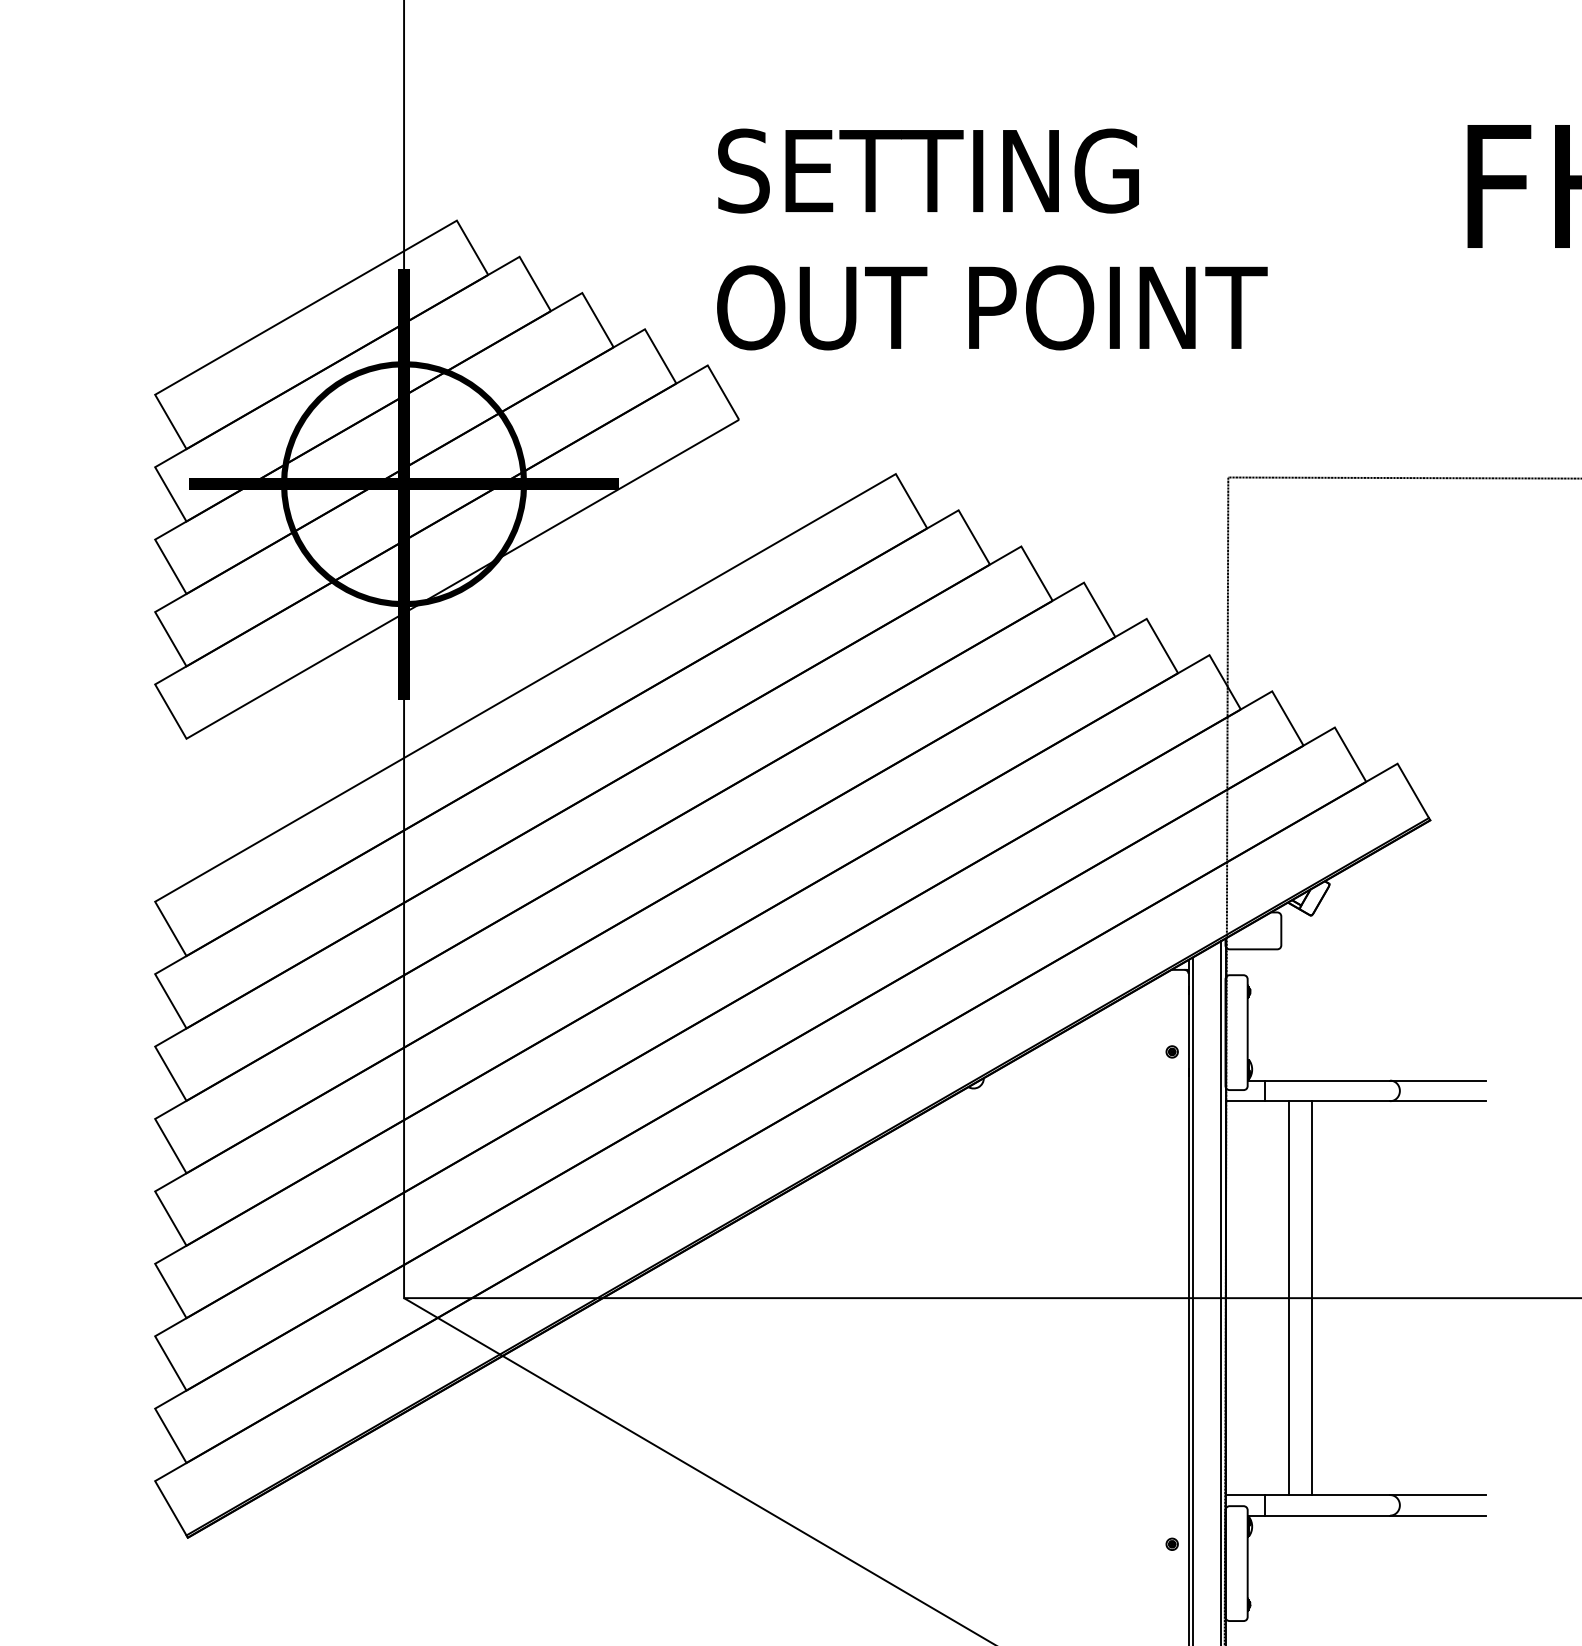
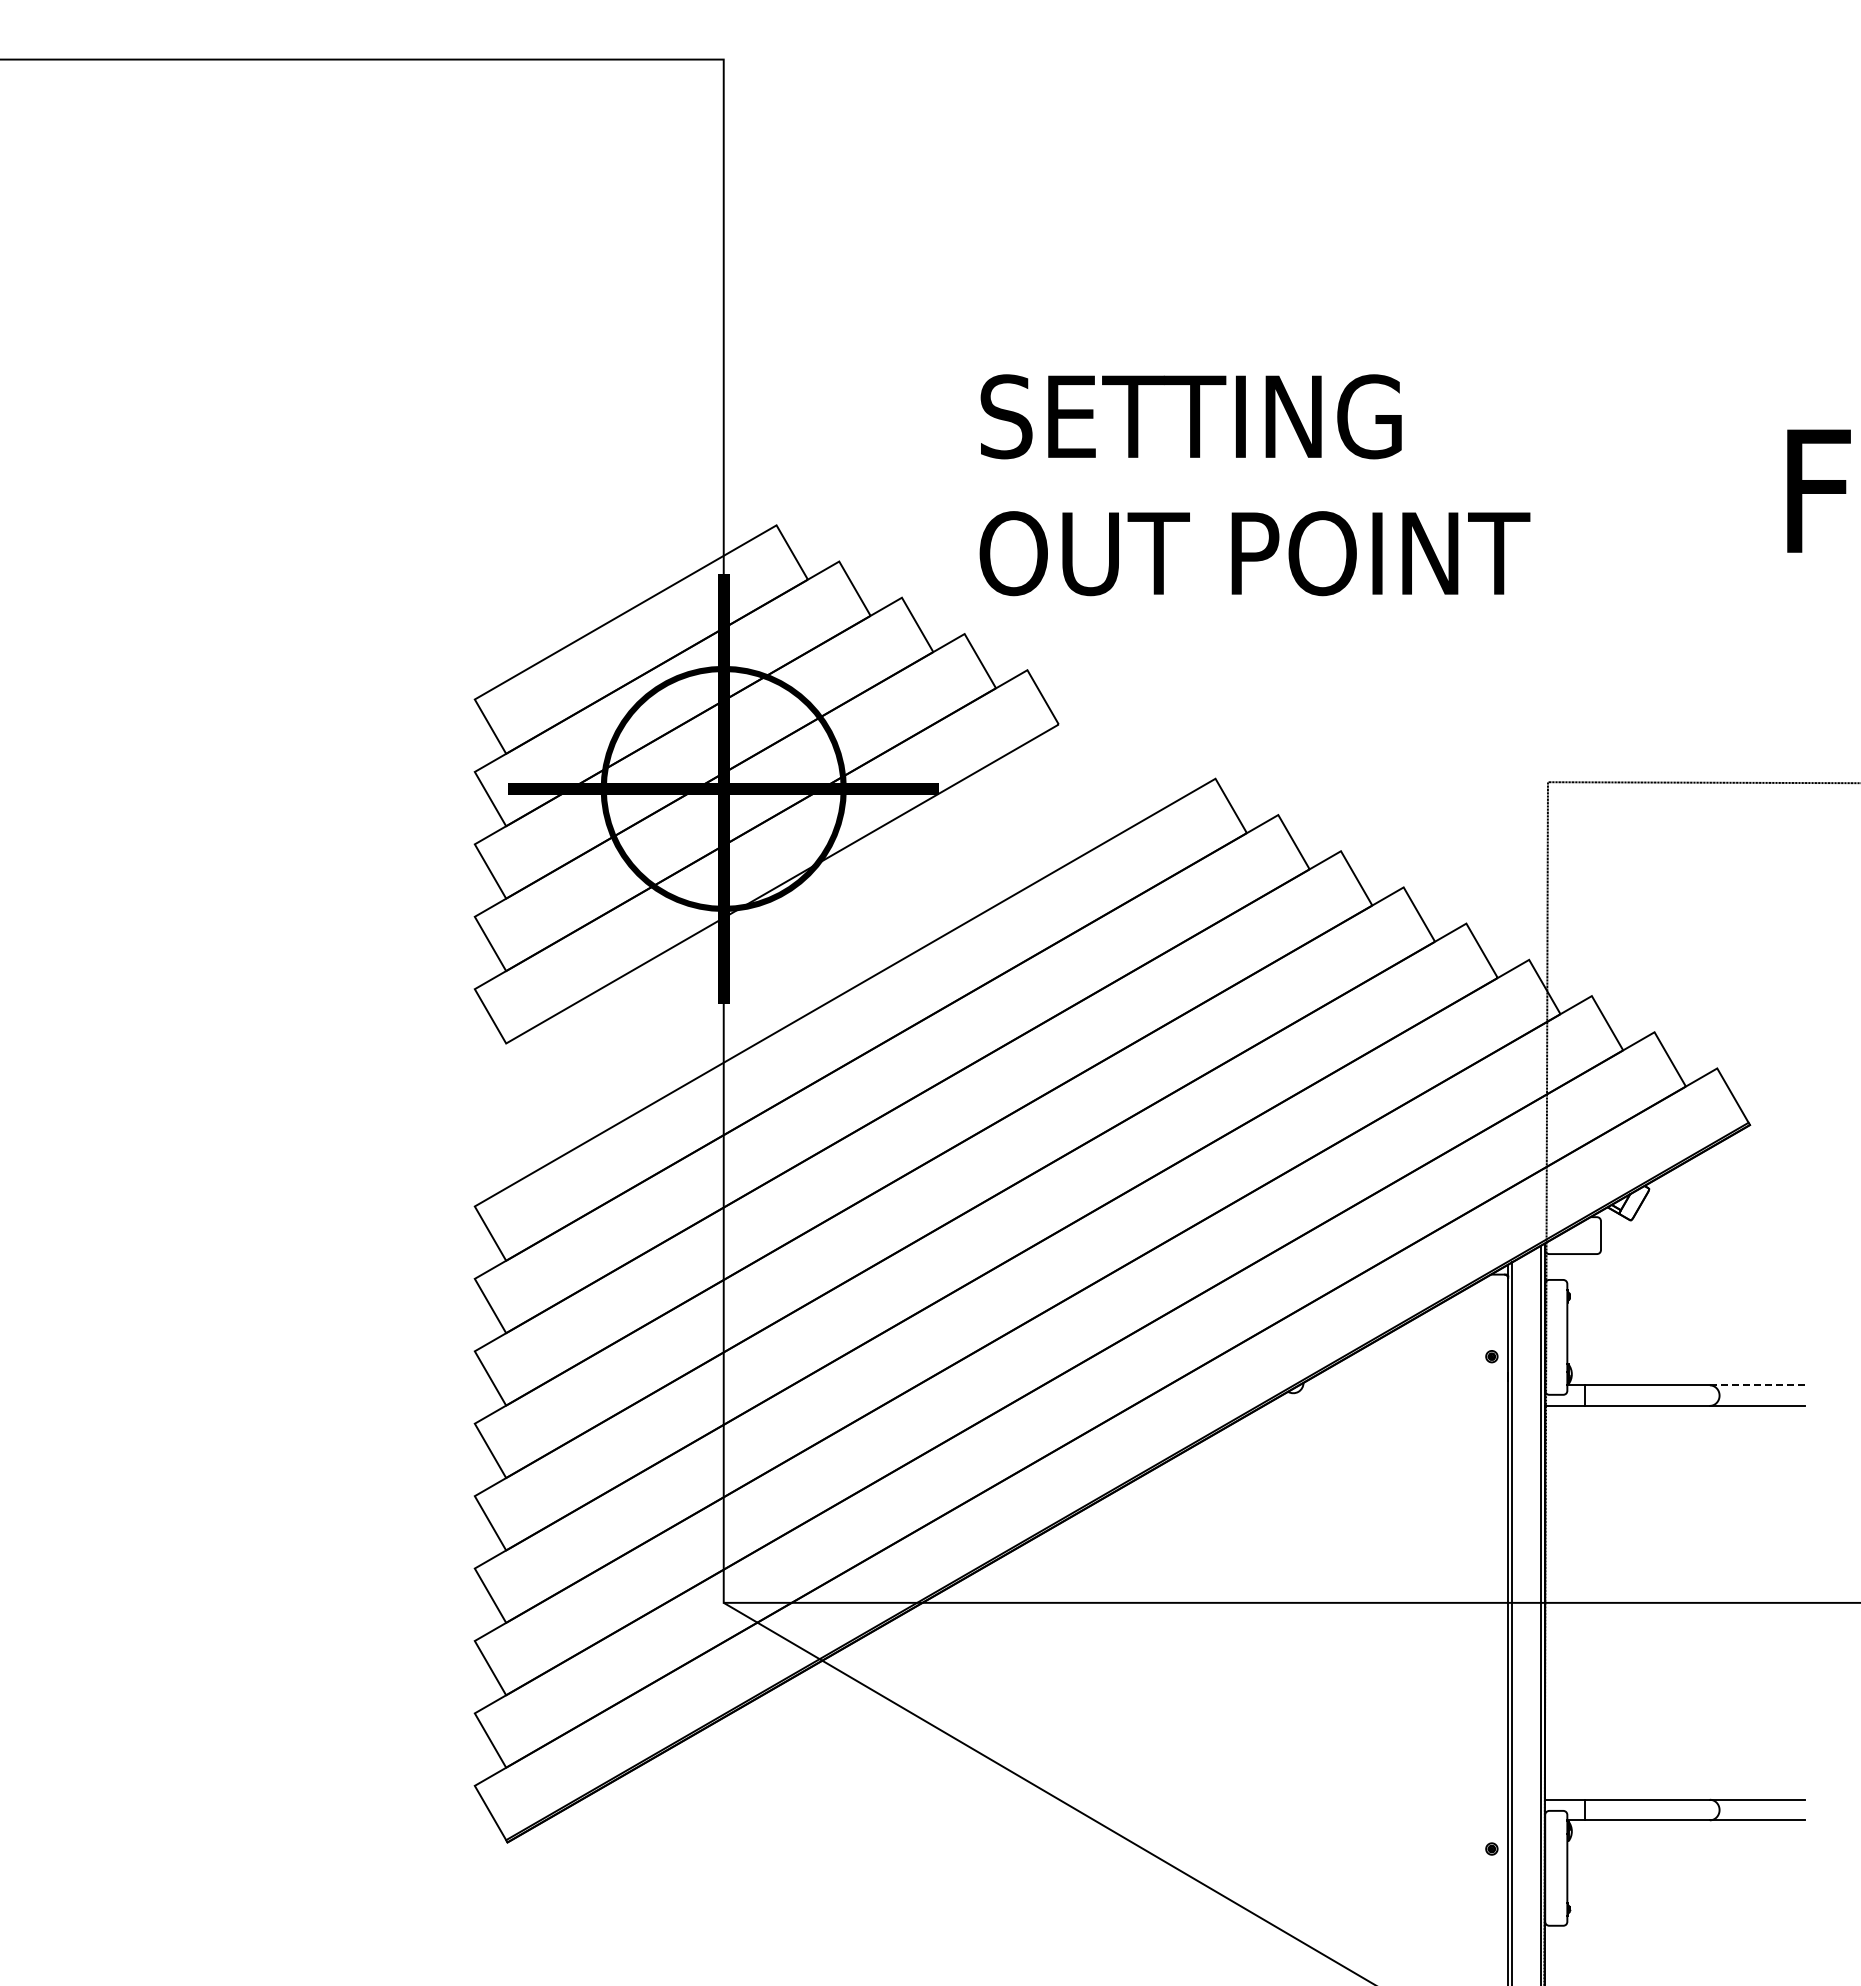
text: (991, 239) -> (1254, 485), moved
line: (1437, 1080) -> (1757, 1385), solid -> dashed
line: (1288, 1297) -> (1608, 1602), removed
line: (1312, 1297) -> (1632, 1602), removed

